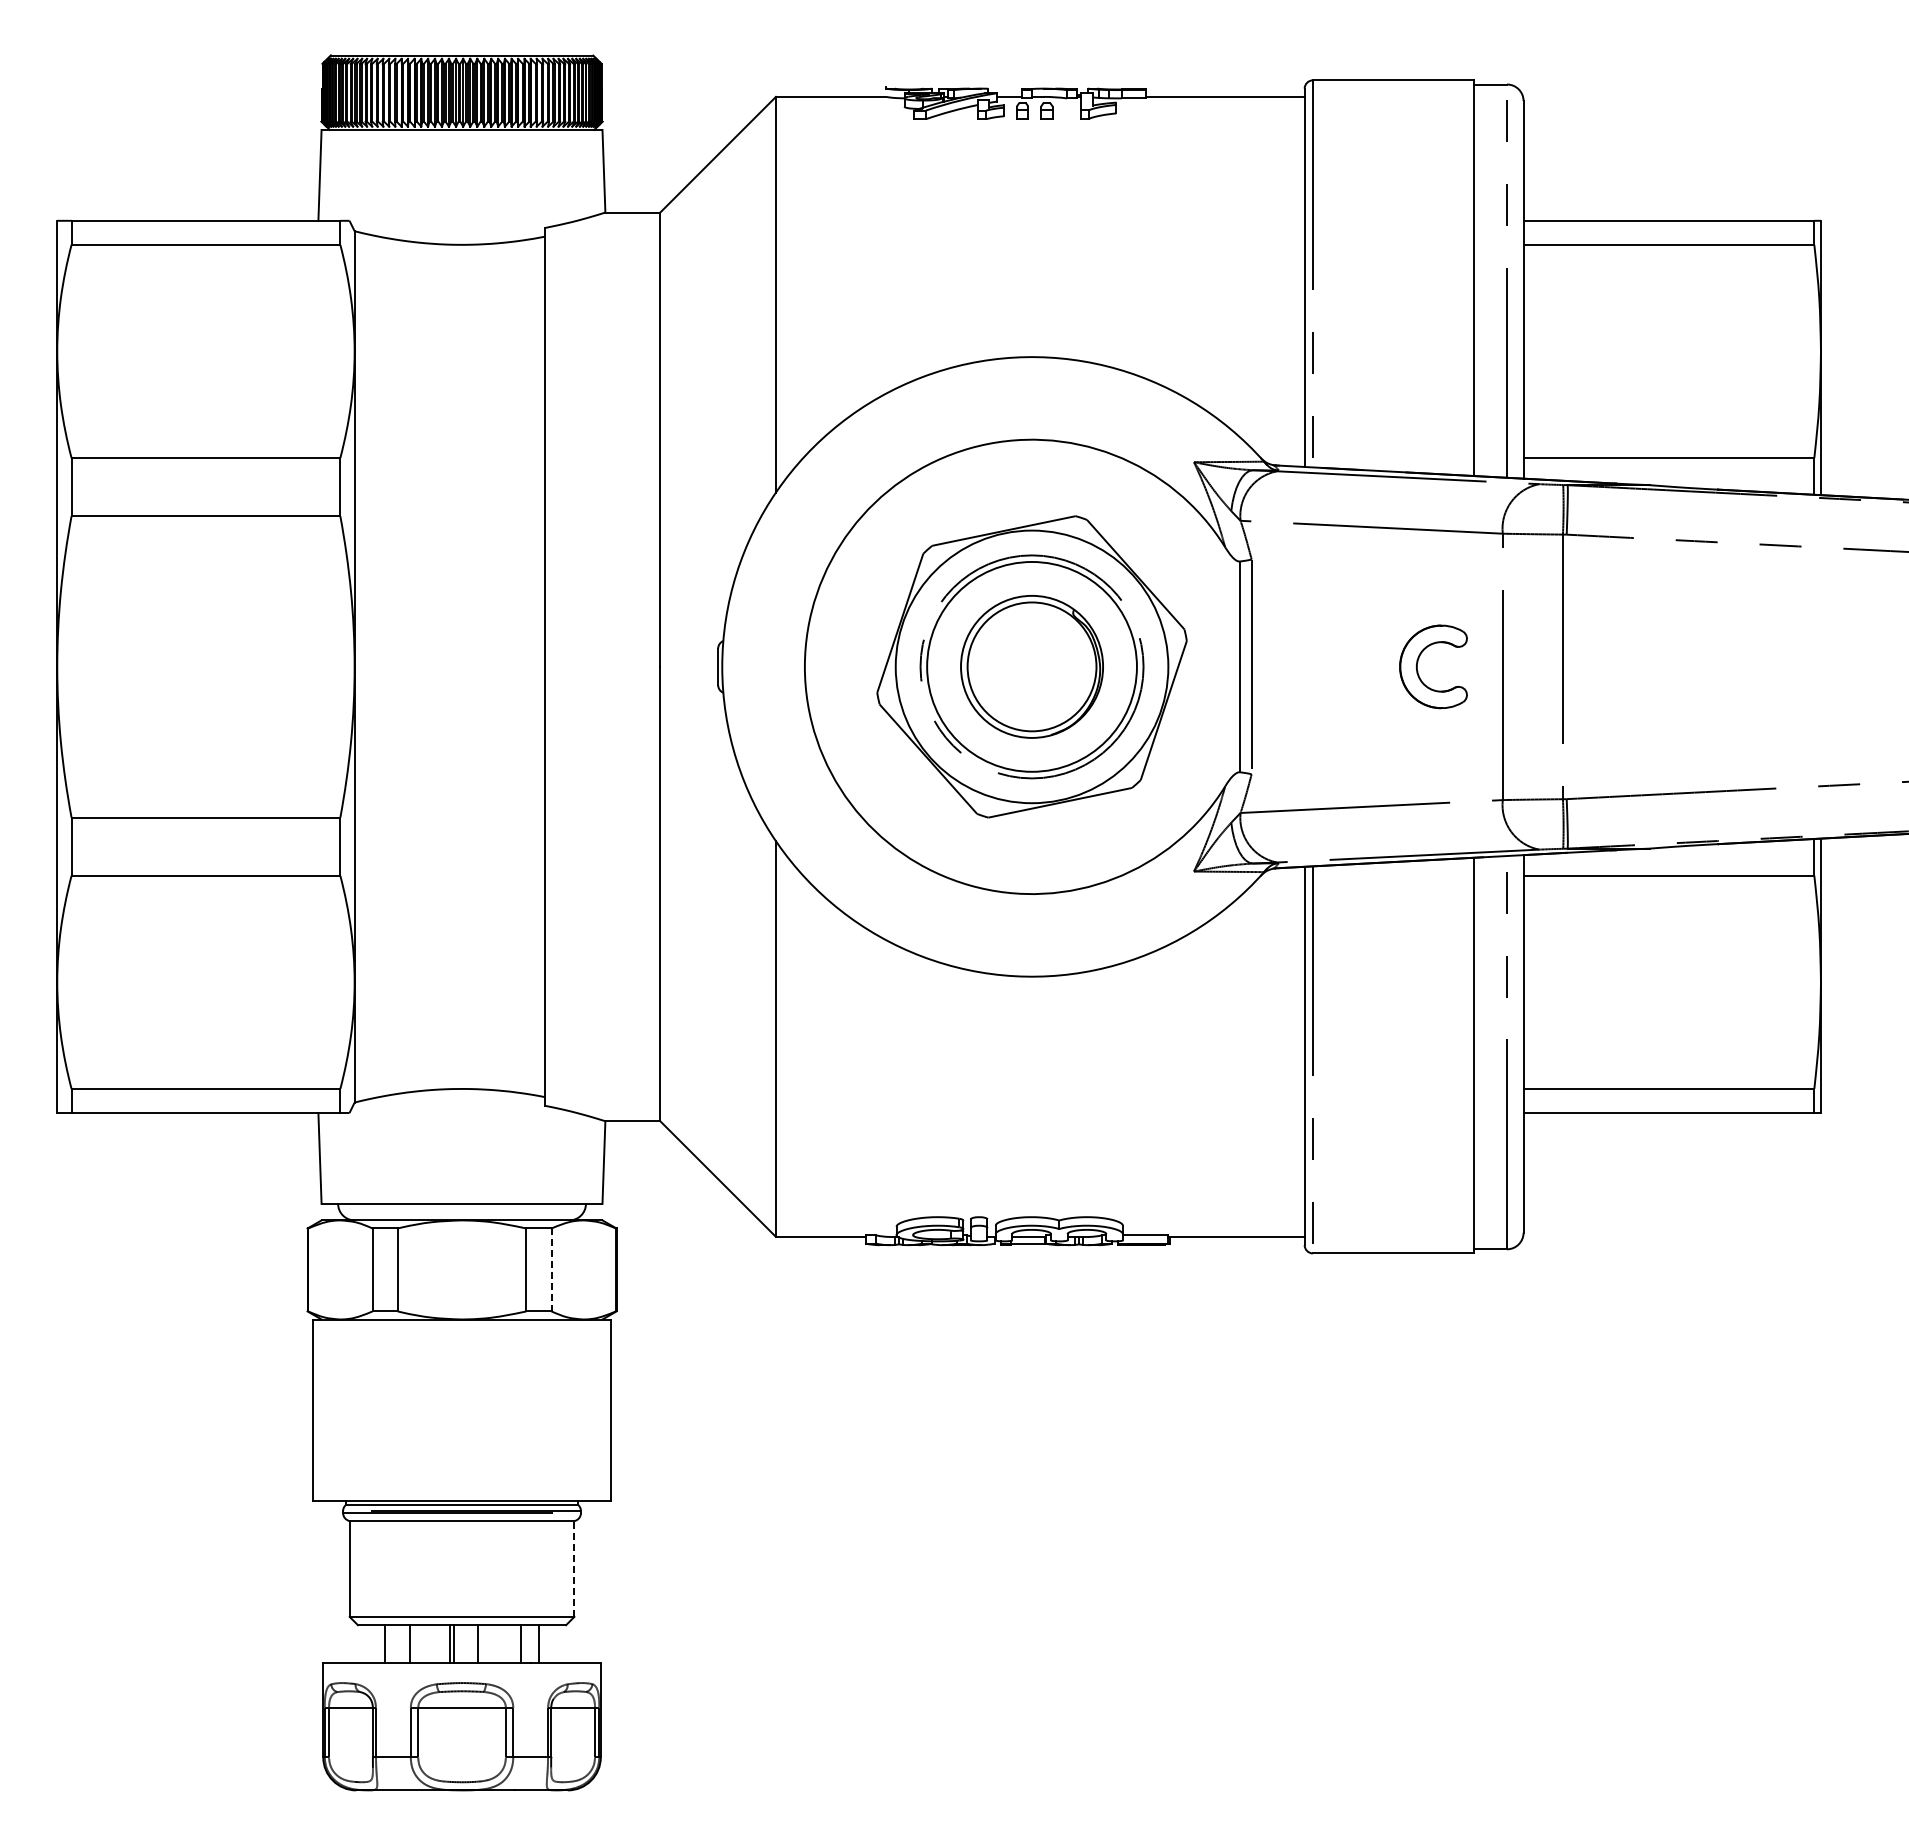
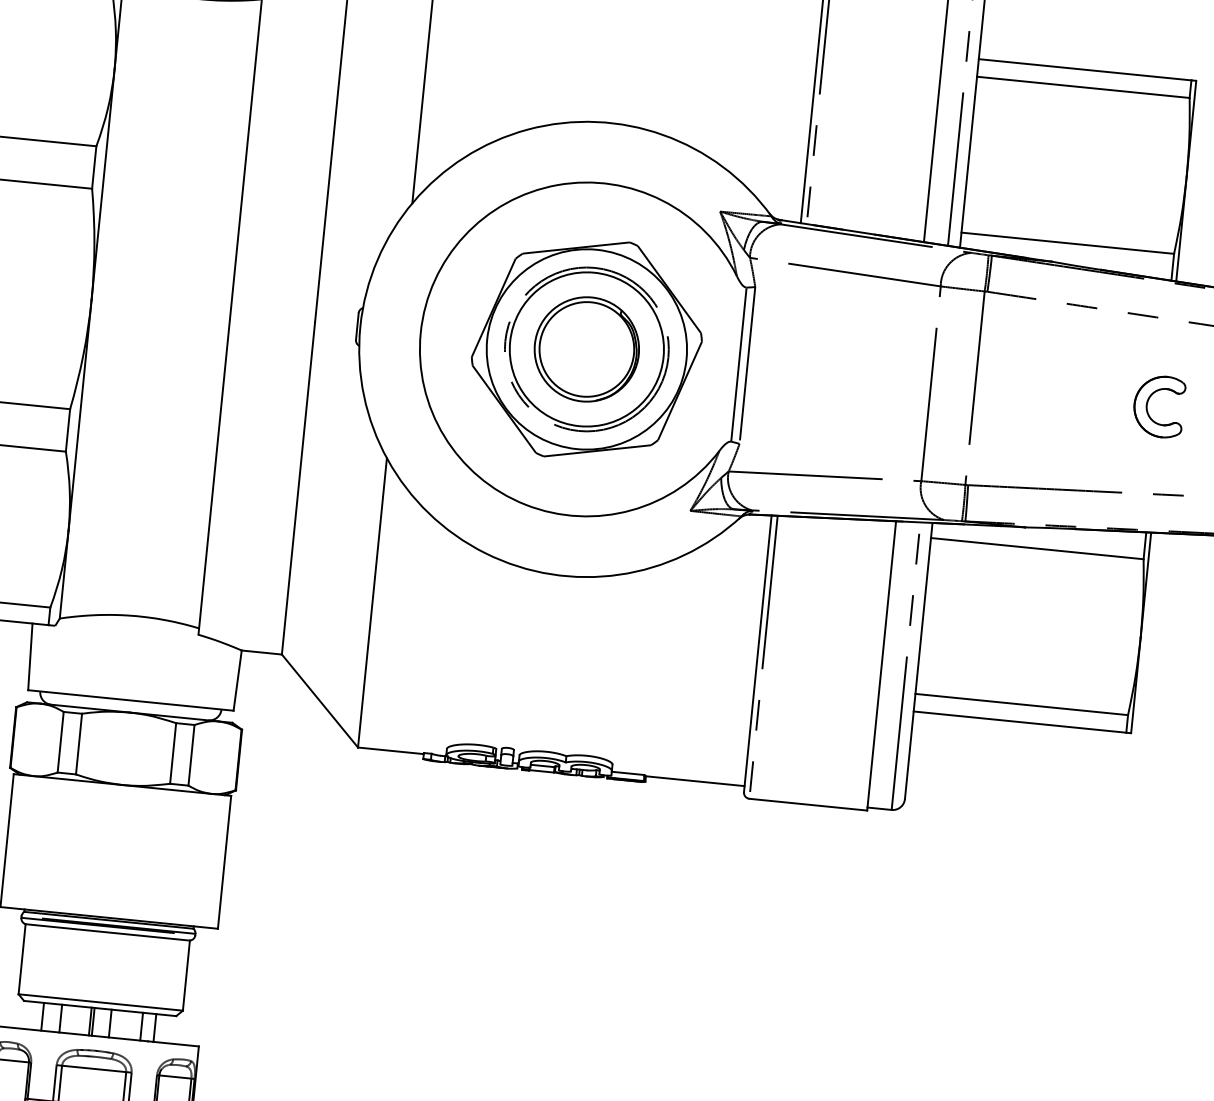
part: (1418, 662) -> (1148, 402), moved
line: (551, 1270) -> (191, 755), dashed -> solid
line: (574, 1569) -> (186, 976), dashed -> solid

